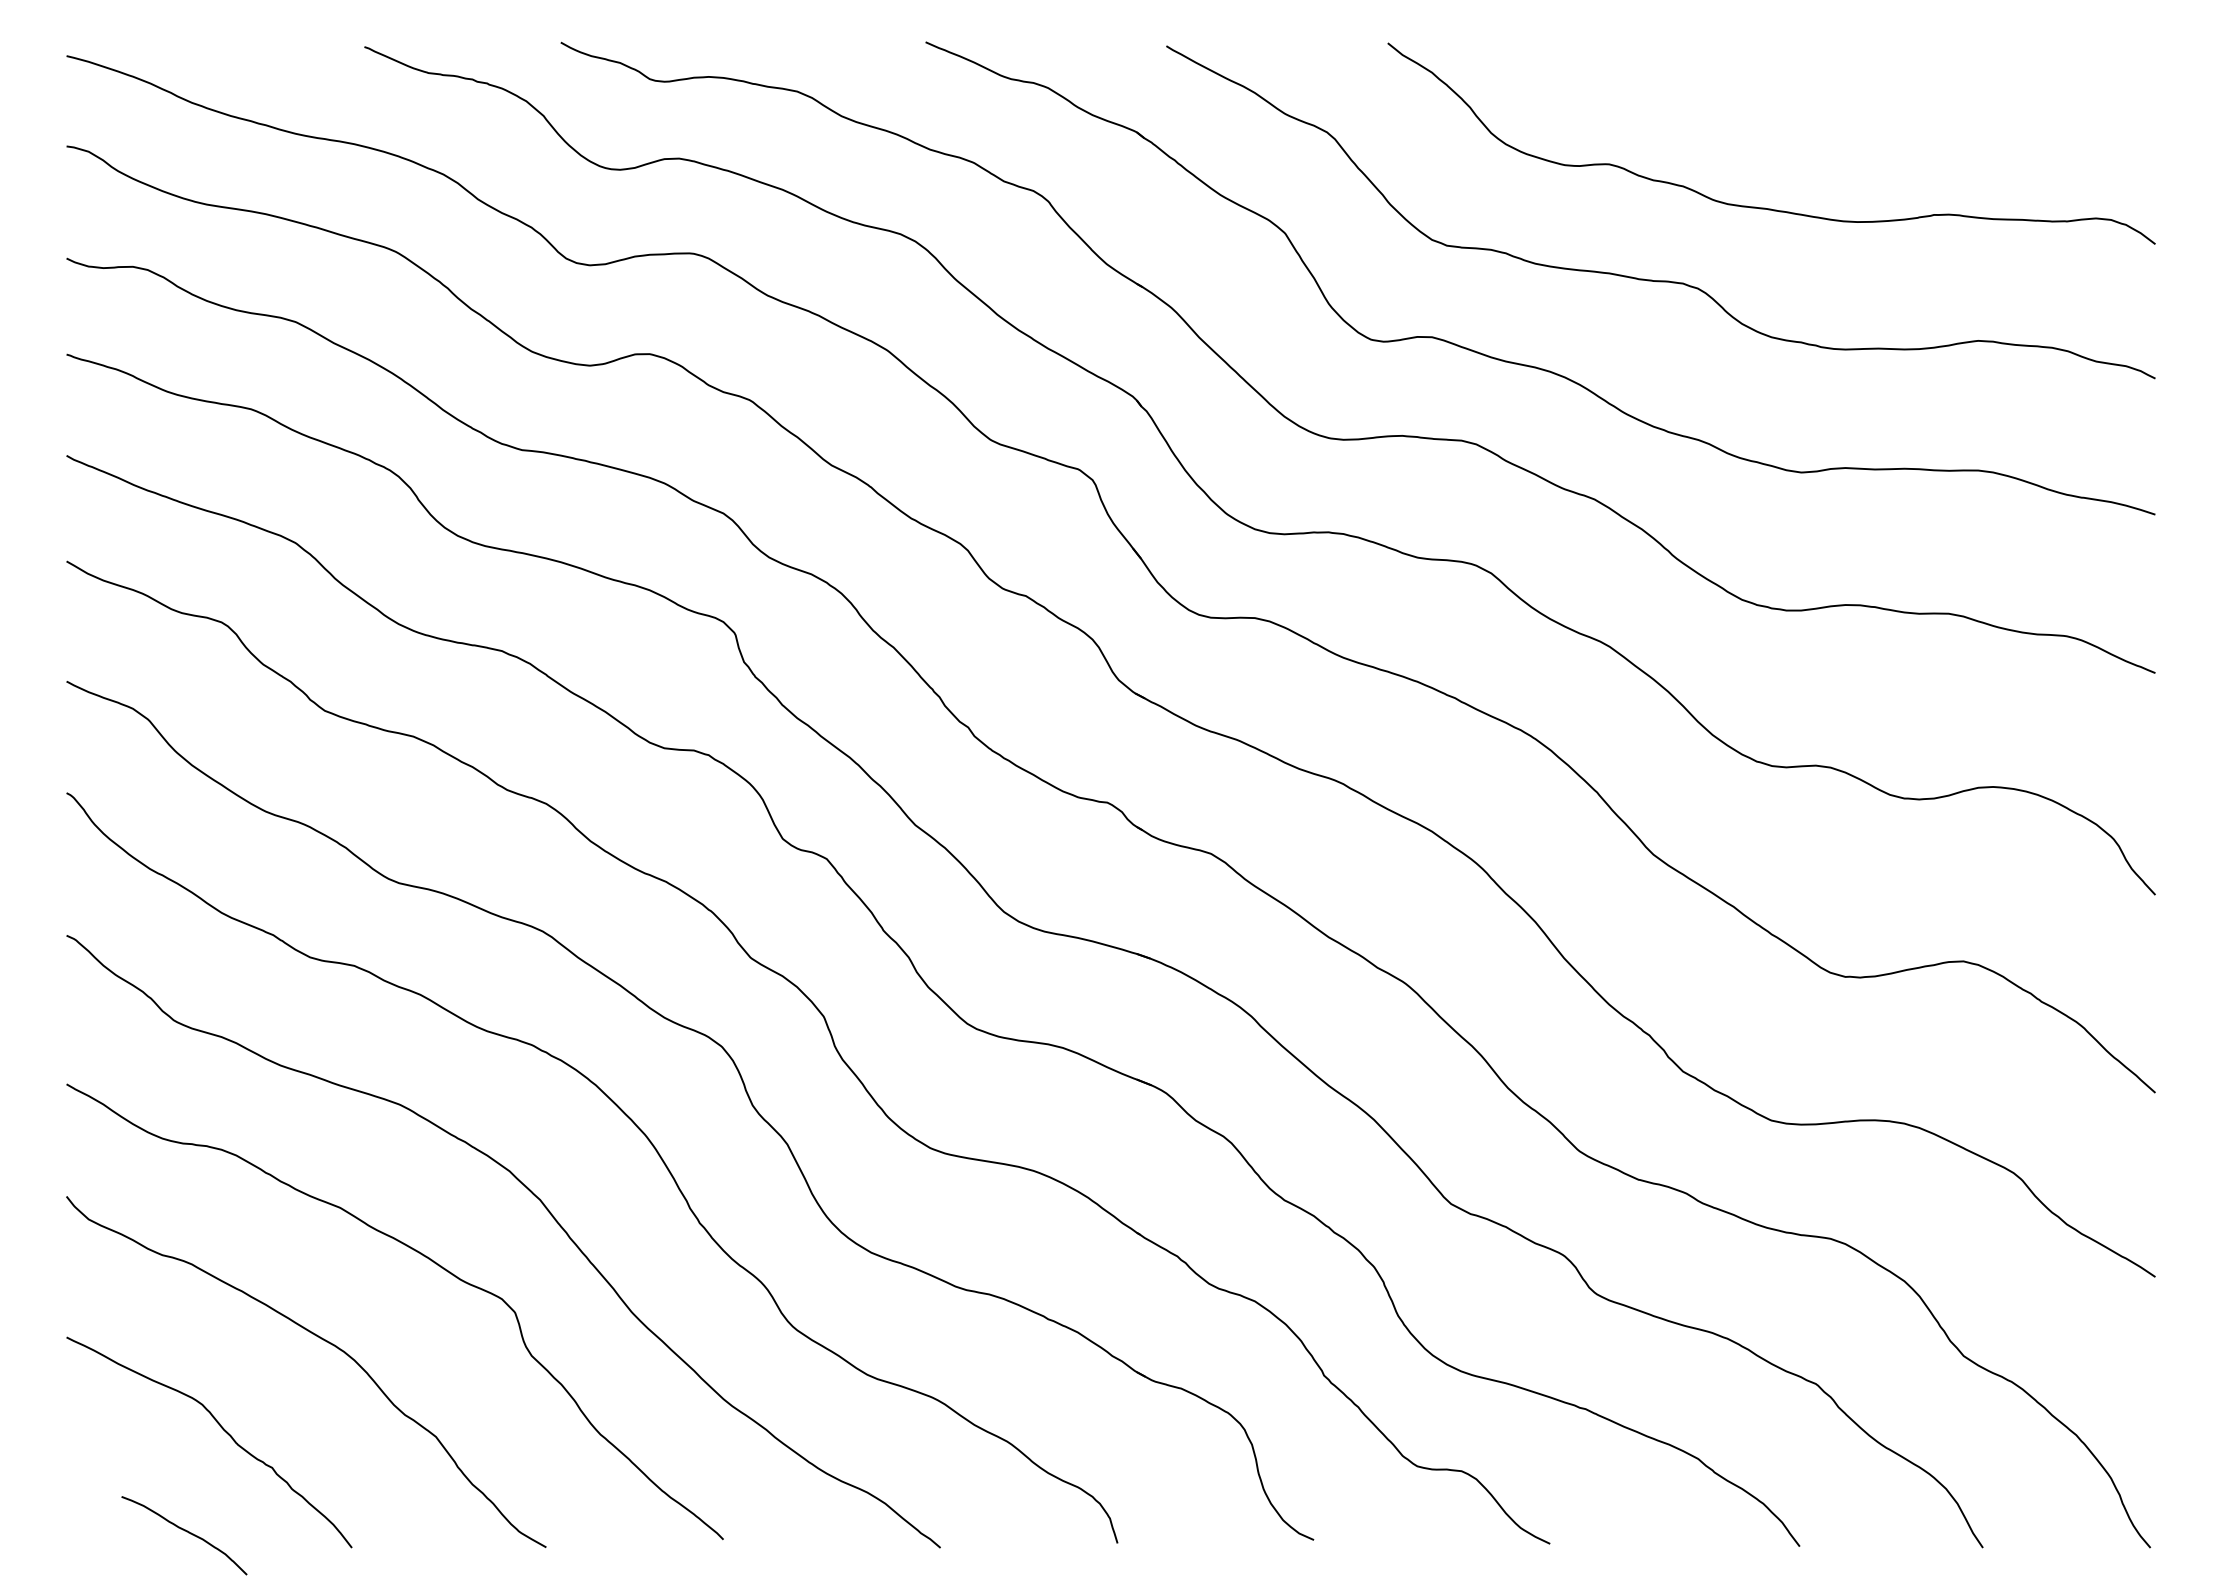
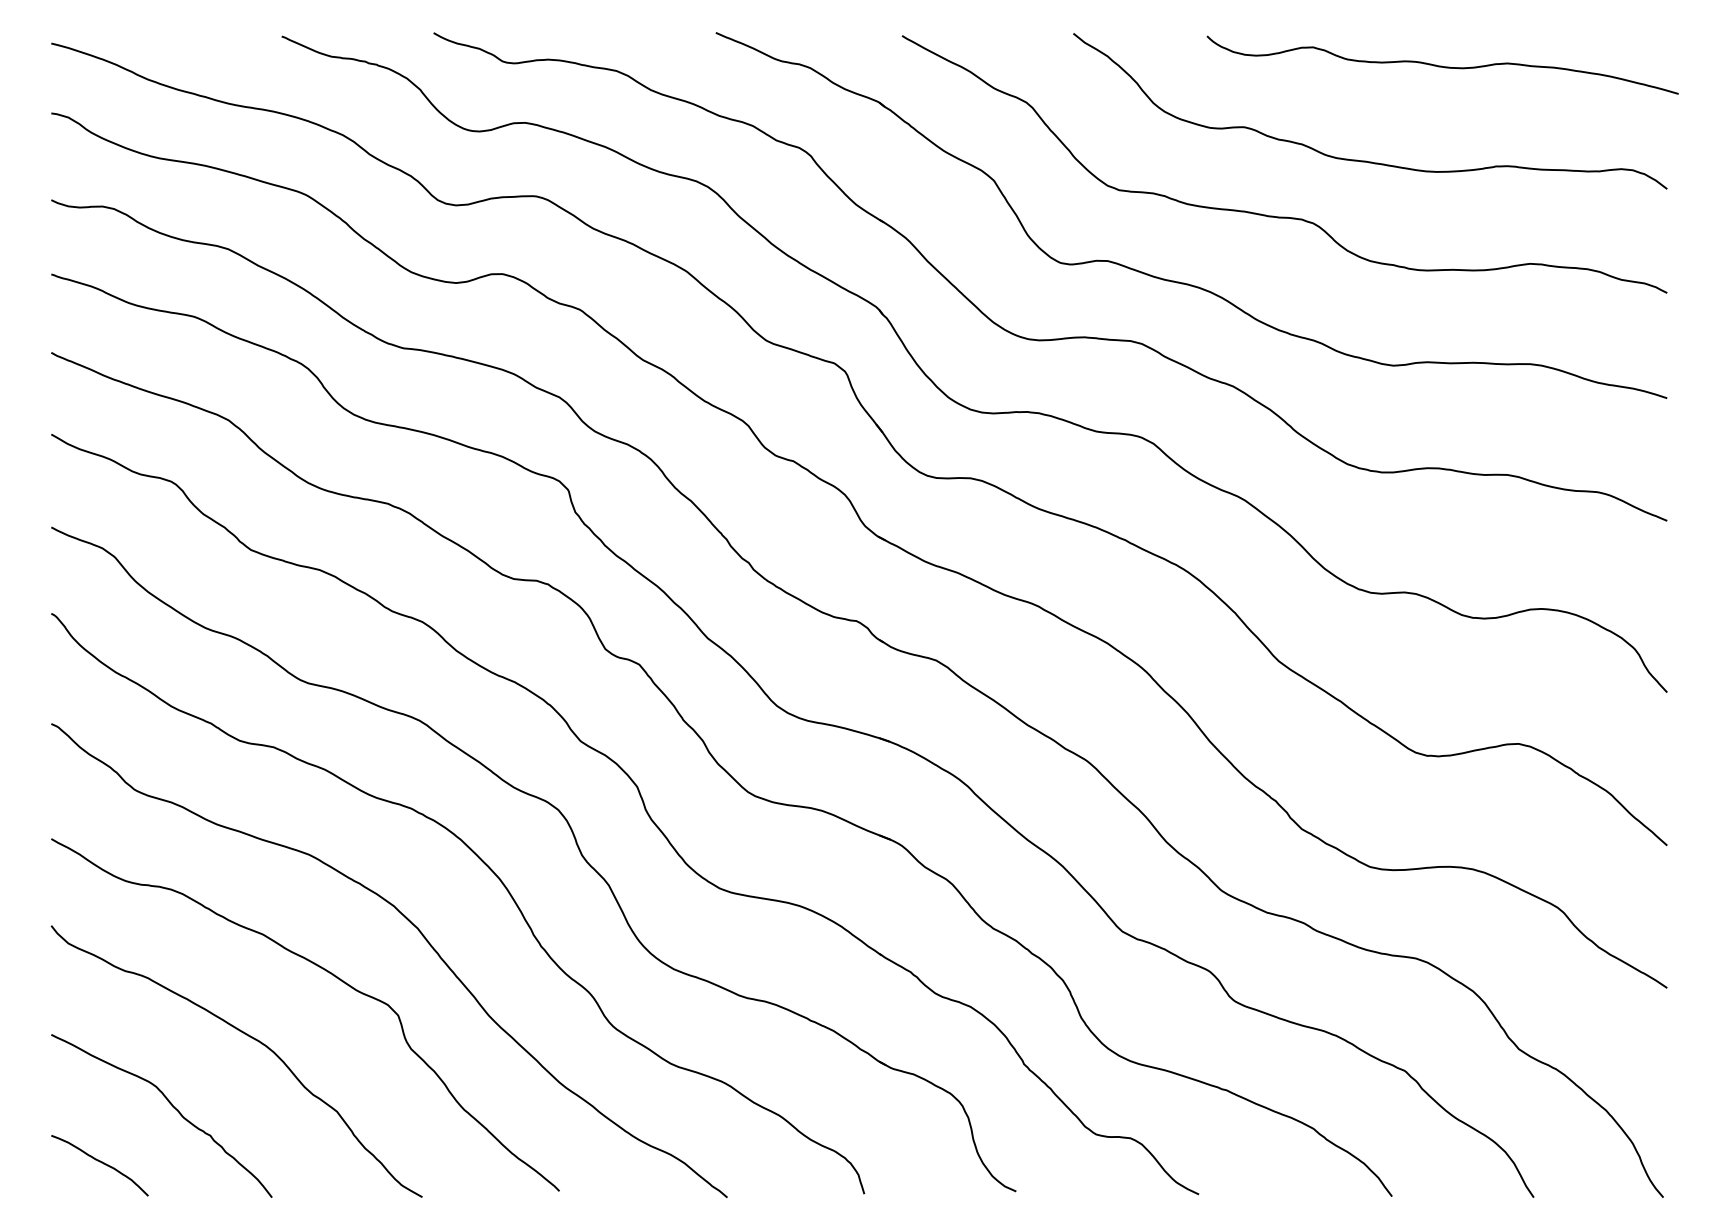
curve: (1865, 85) -> (1442, 66), added
curve: (186, 1532) -> (101, 1163), moved

